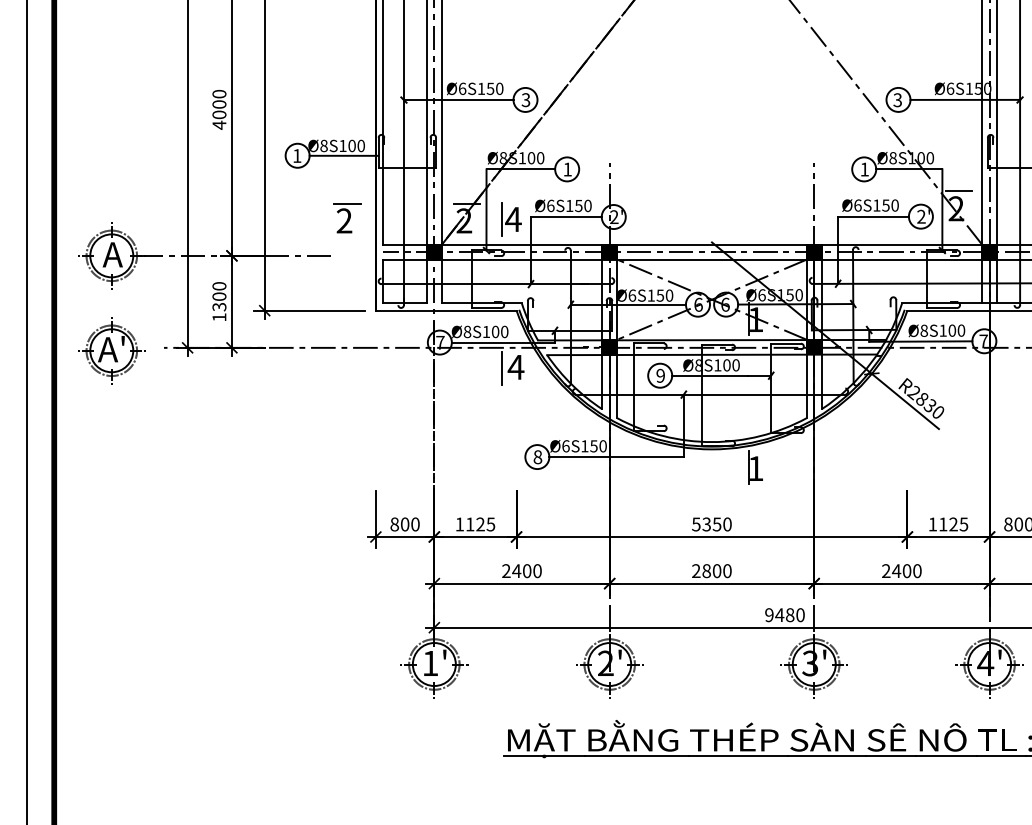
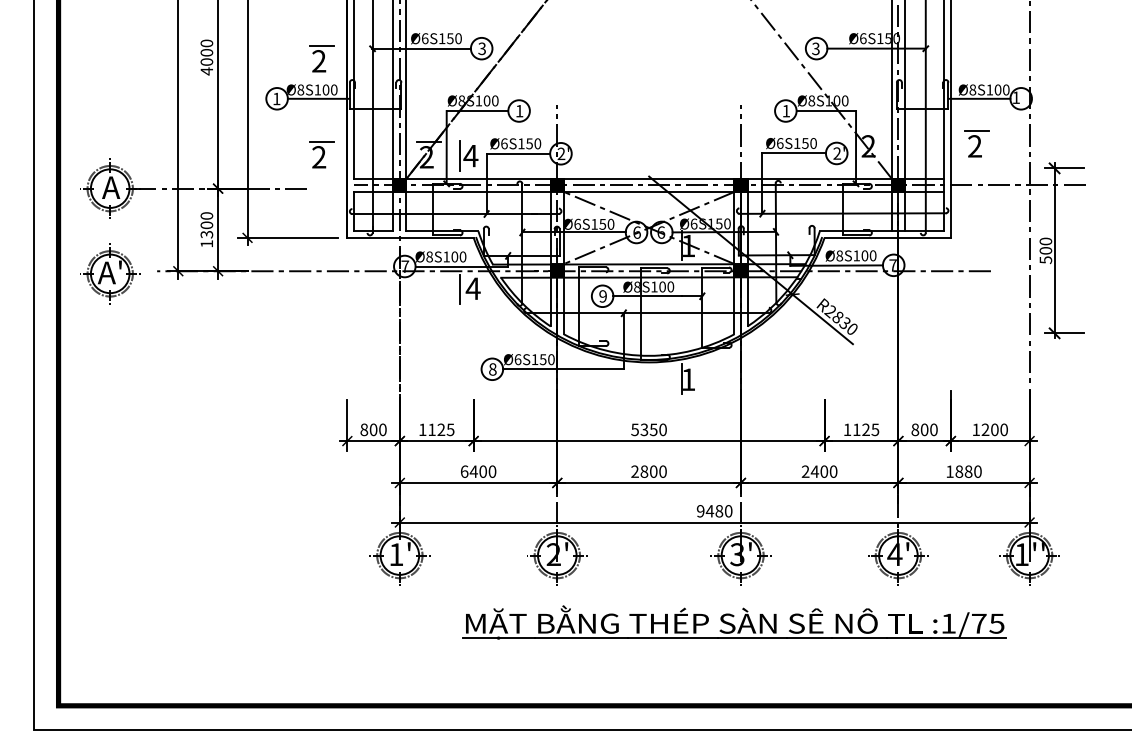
part: (347, 110) -> (321, 58), added
line: (959, 191) -> (871, 130), removed
text: (506, 570) -> (464, 471), 2400 -> 6400

